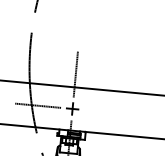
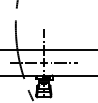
line: (105, 111) -> (63, 62), added

